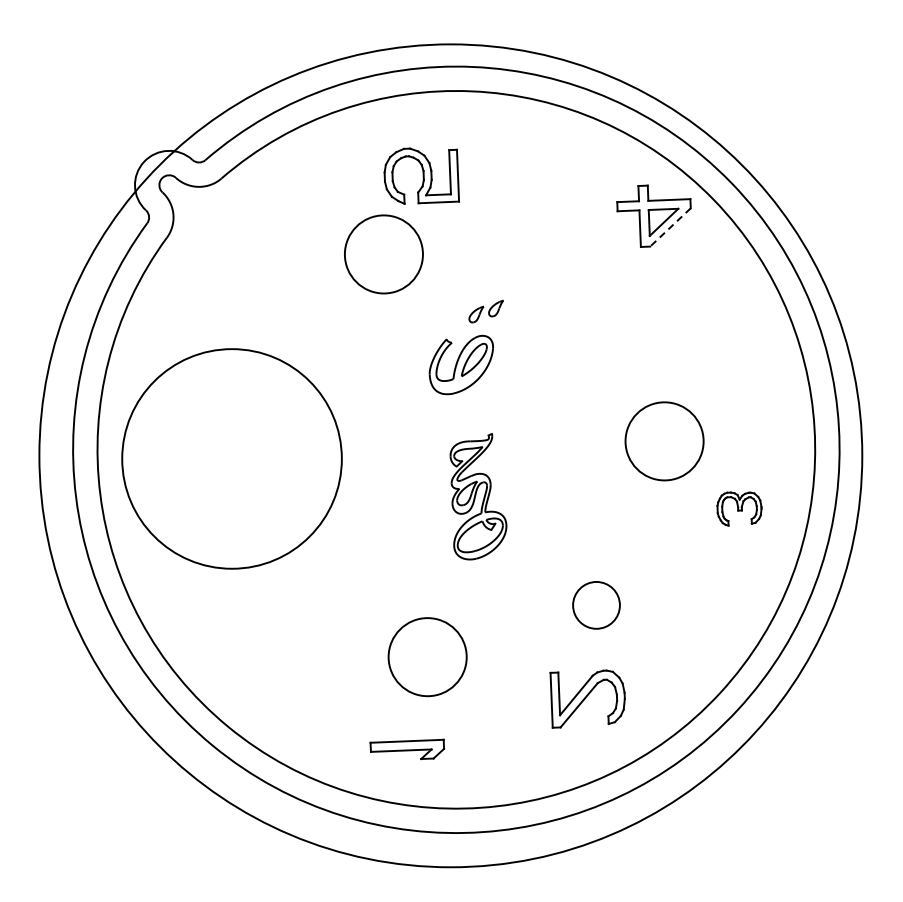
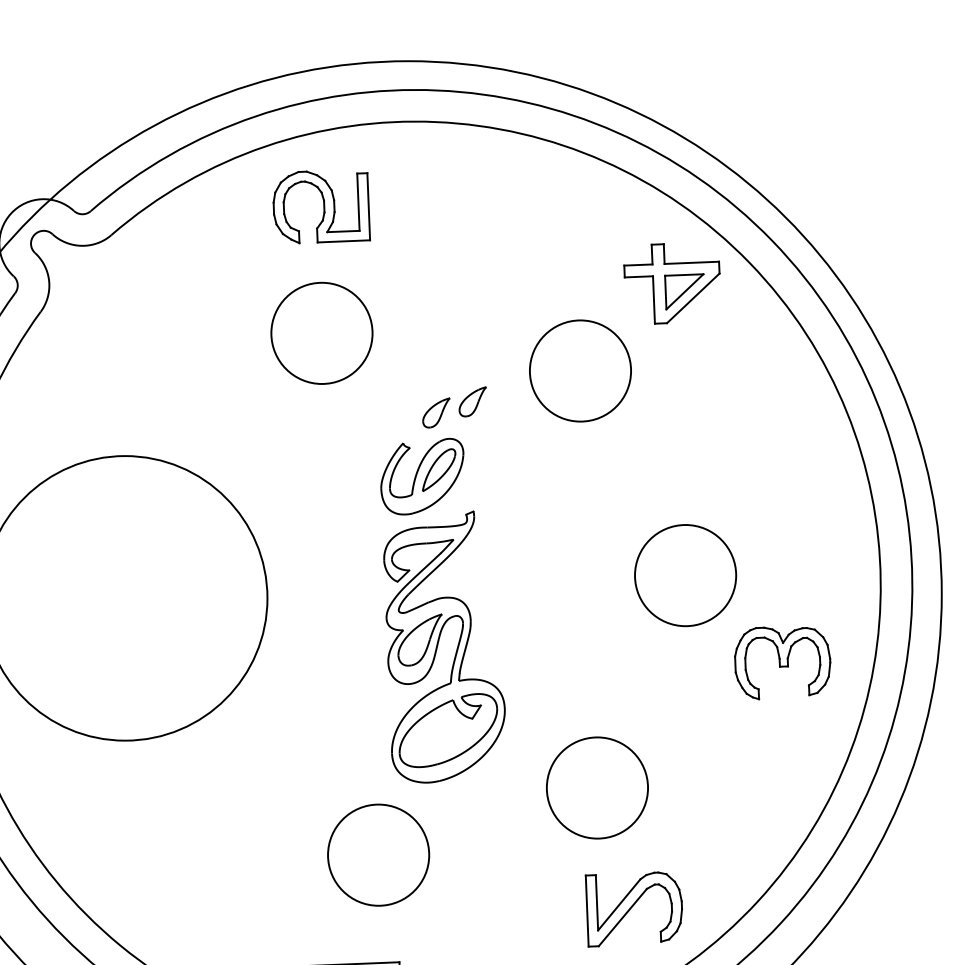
part: (421, 175) -> (321, 206), moved
line: (670, 227) -> (693, 298), dashed -> solid
circle: (583, 283) -> (580, 371), added
part: (486, 311) -> (454, 407), size x1.43
part: (478, 496) -> (444, 647), size x1.67
part: (739, 508) -> (782, 662), size x1.67
circle: (596, 605) -> (597, 788), size x1.67
part: (587, 698) -> (633, 908), moved

